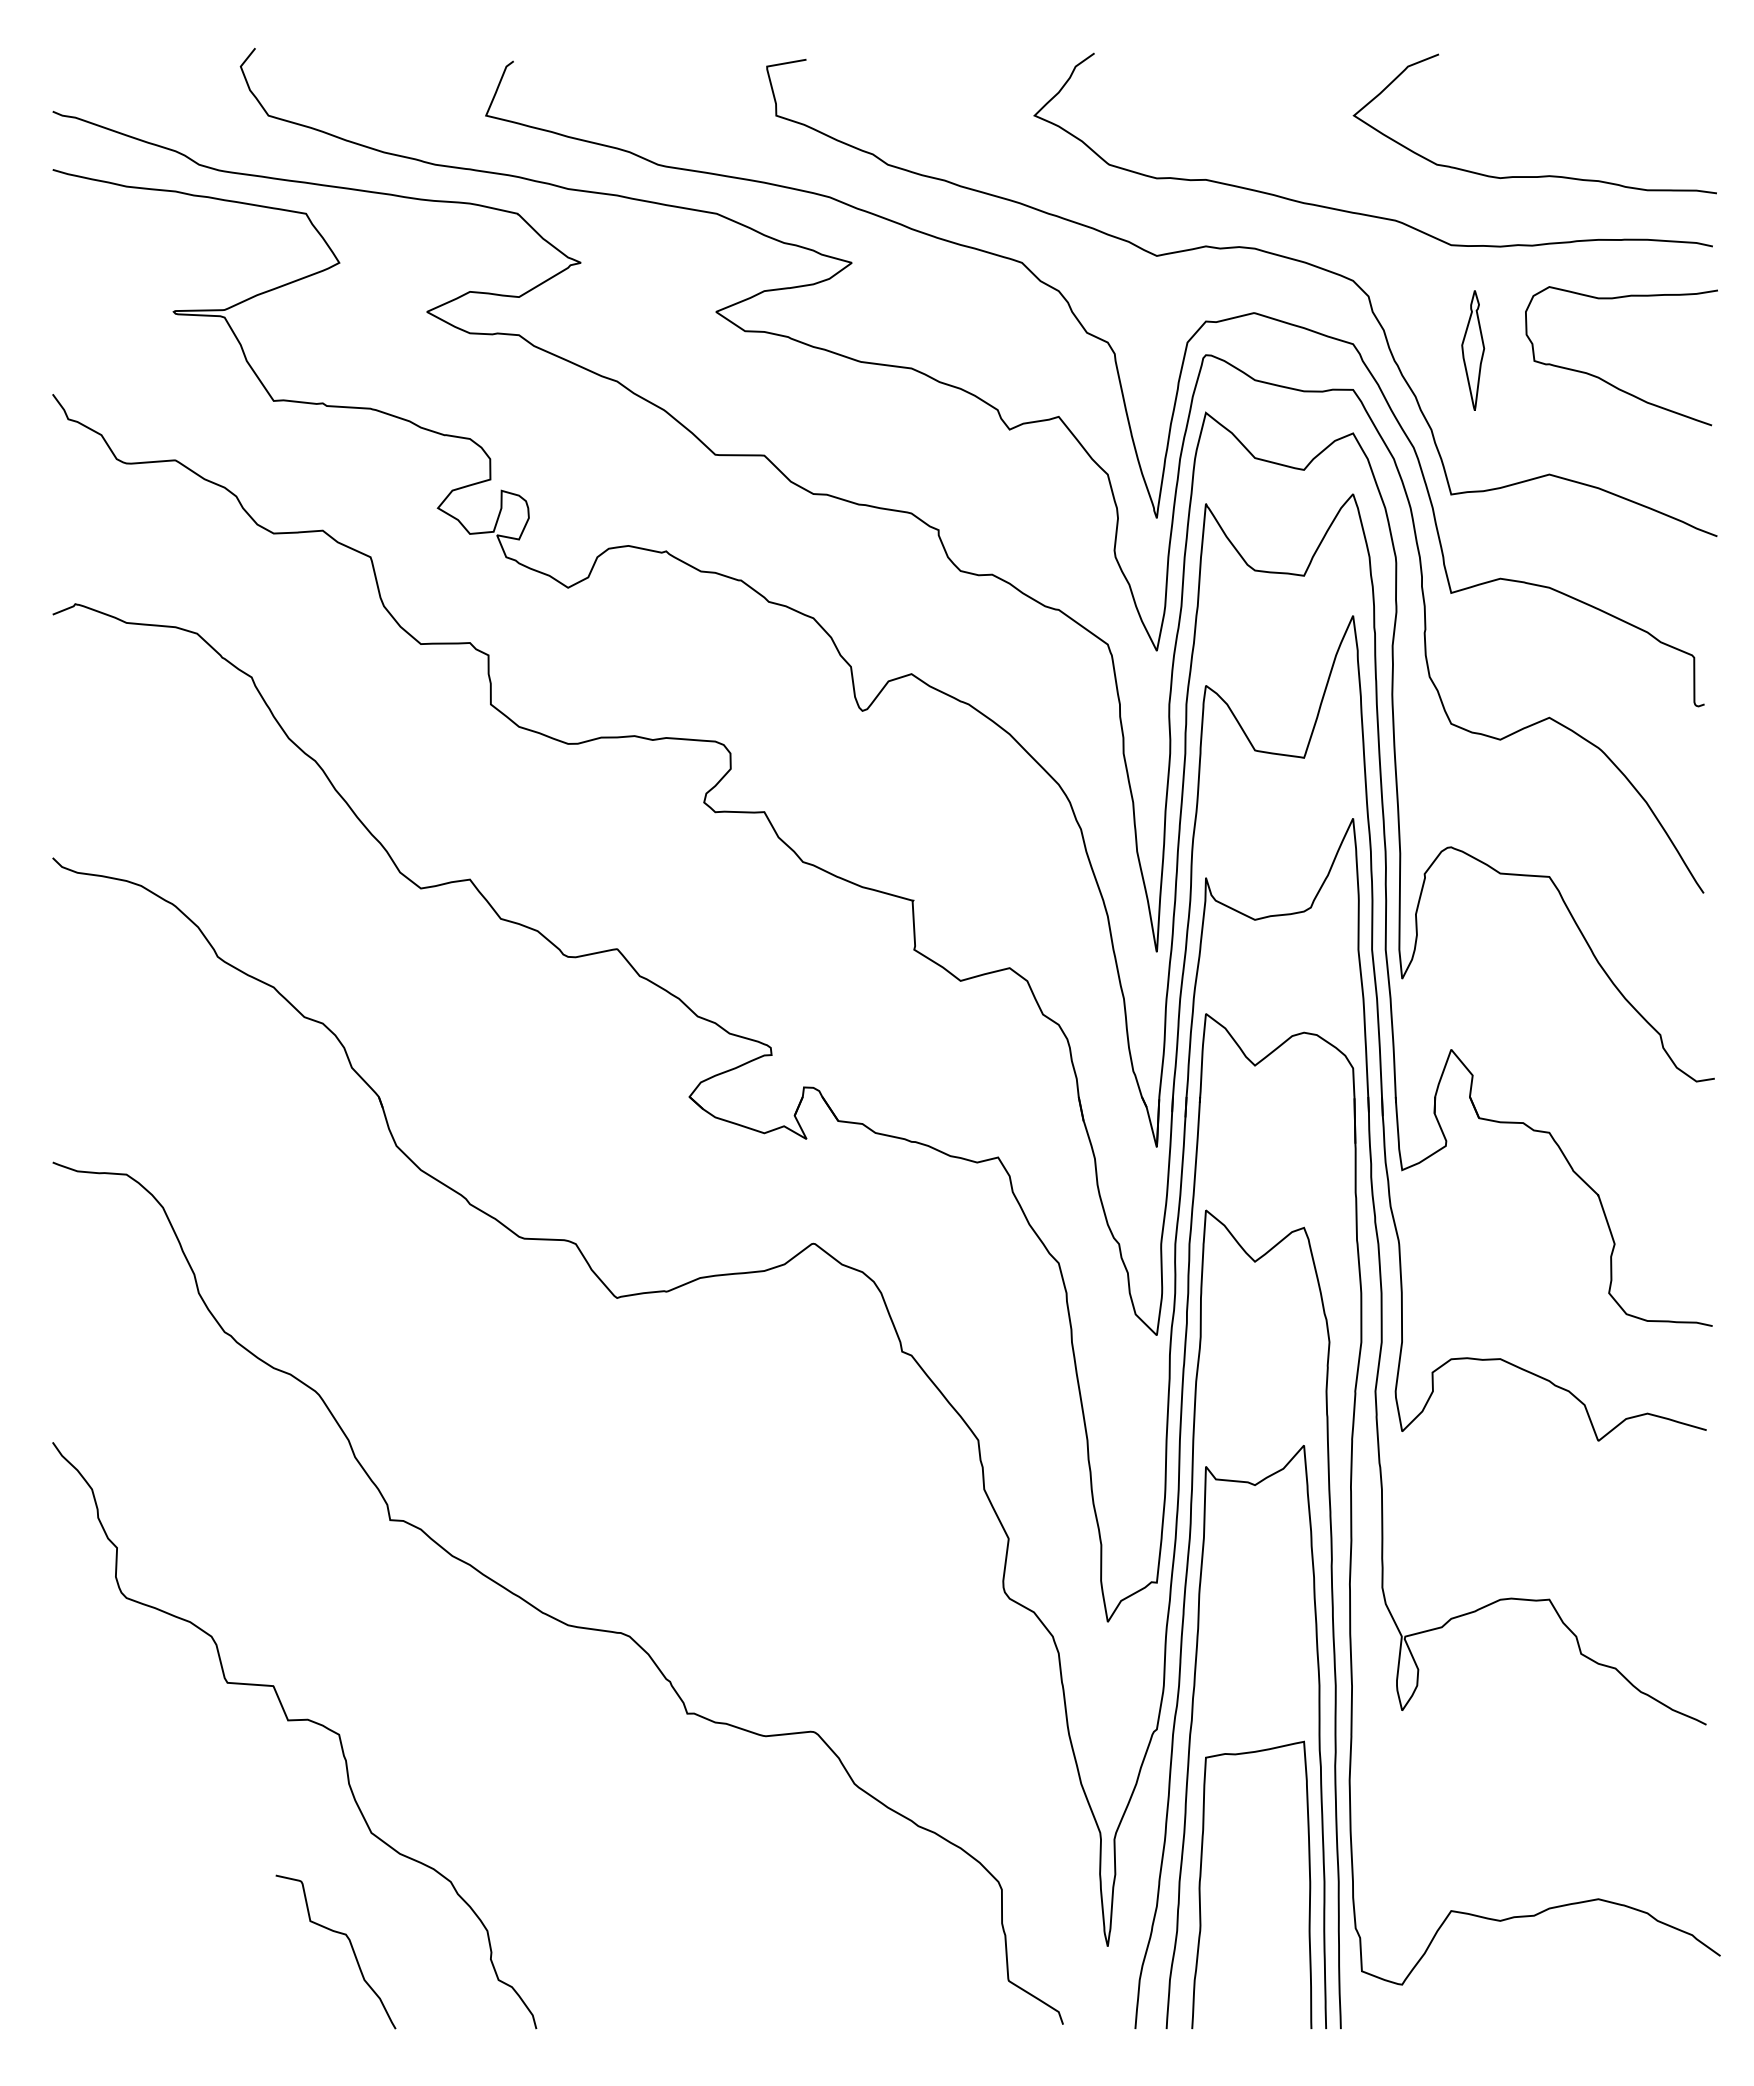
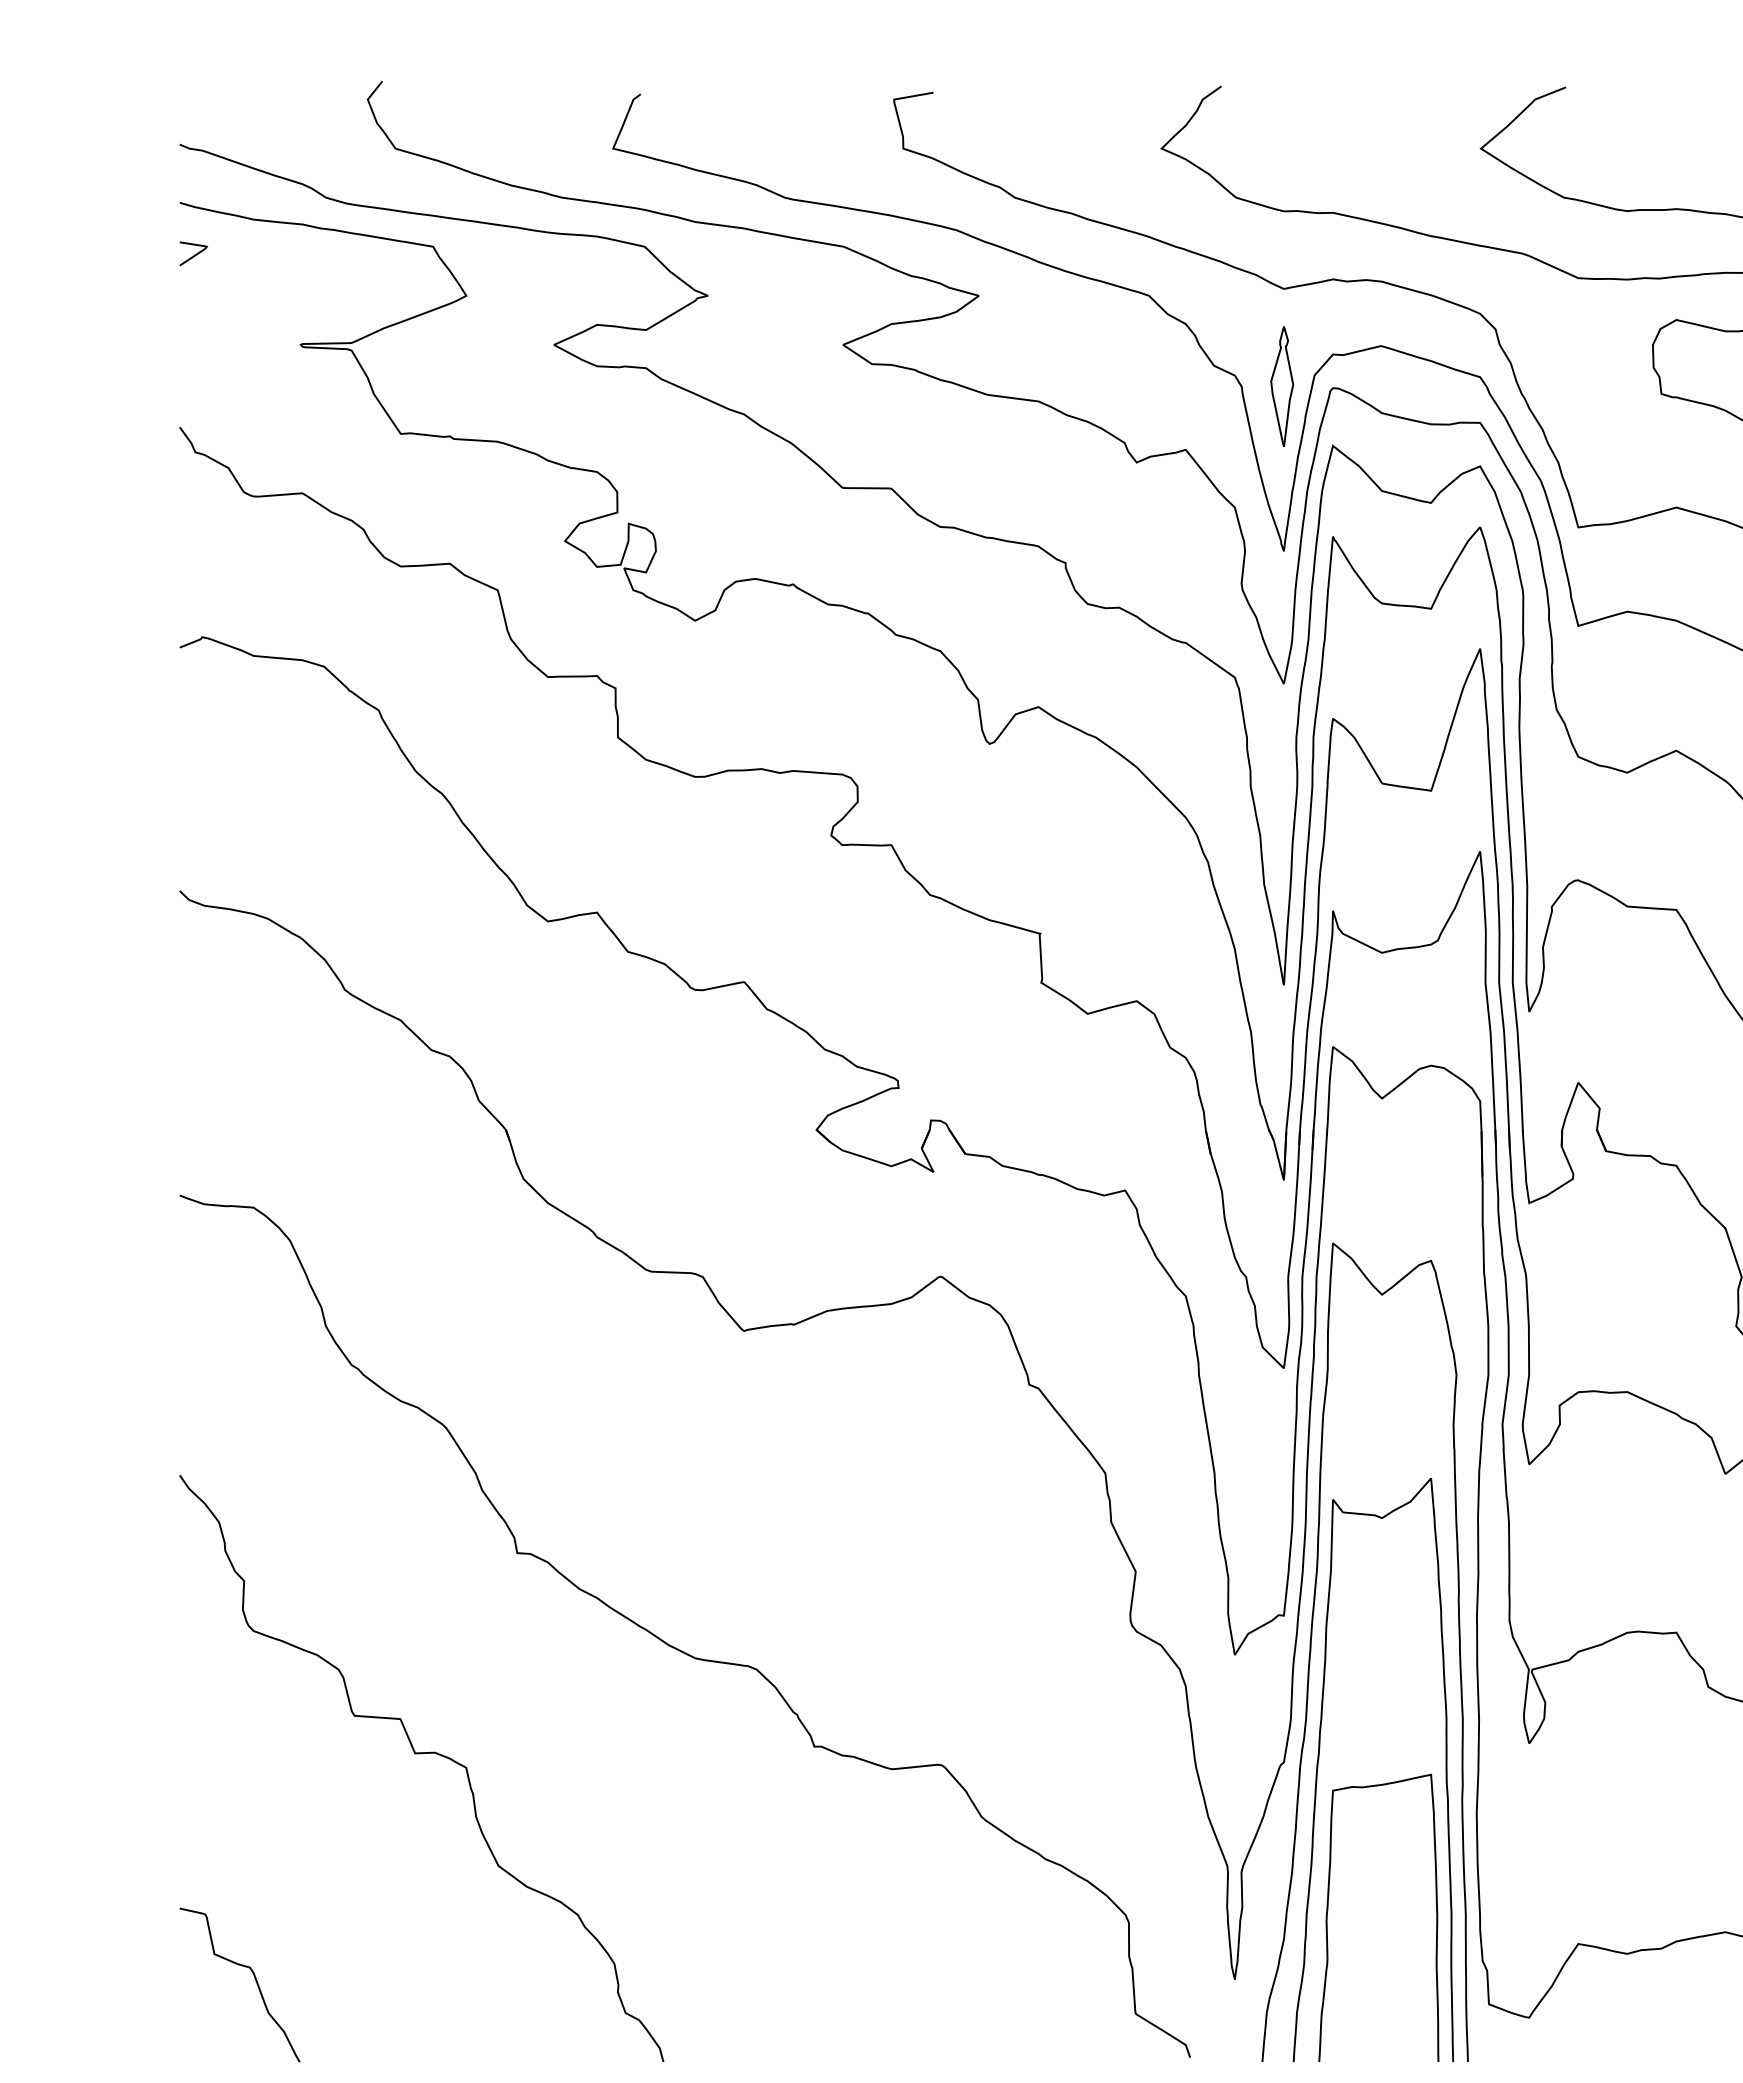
curve: (67, 221) -> (194, 254), added
part: (1473, 350) -> (1282, 386), moved
curve: (349, 1943) -> (253, 1976), moved

